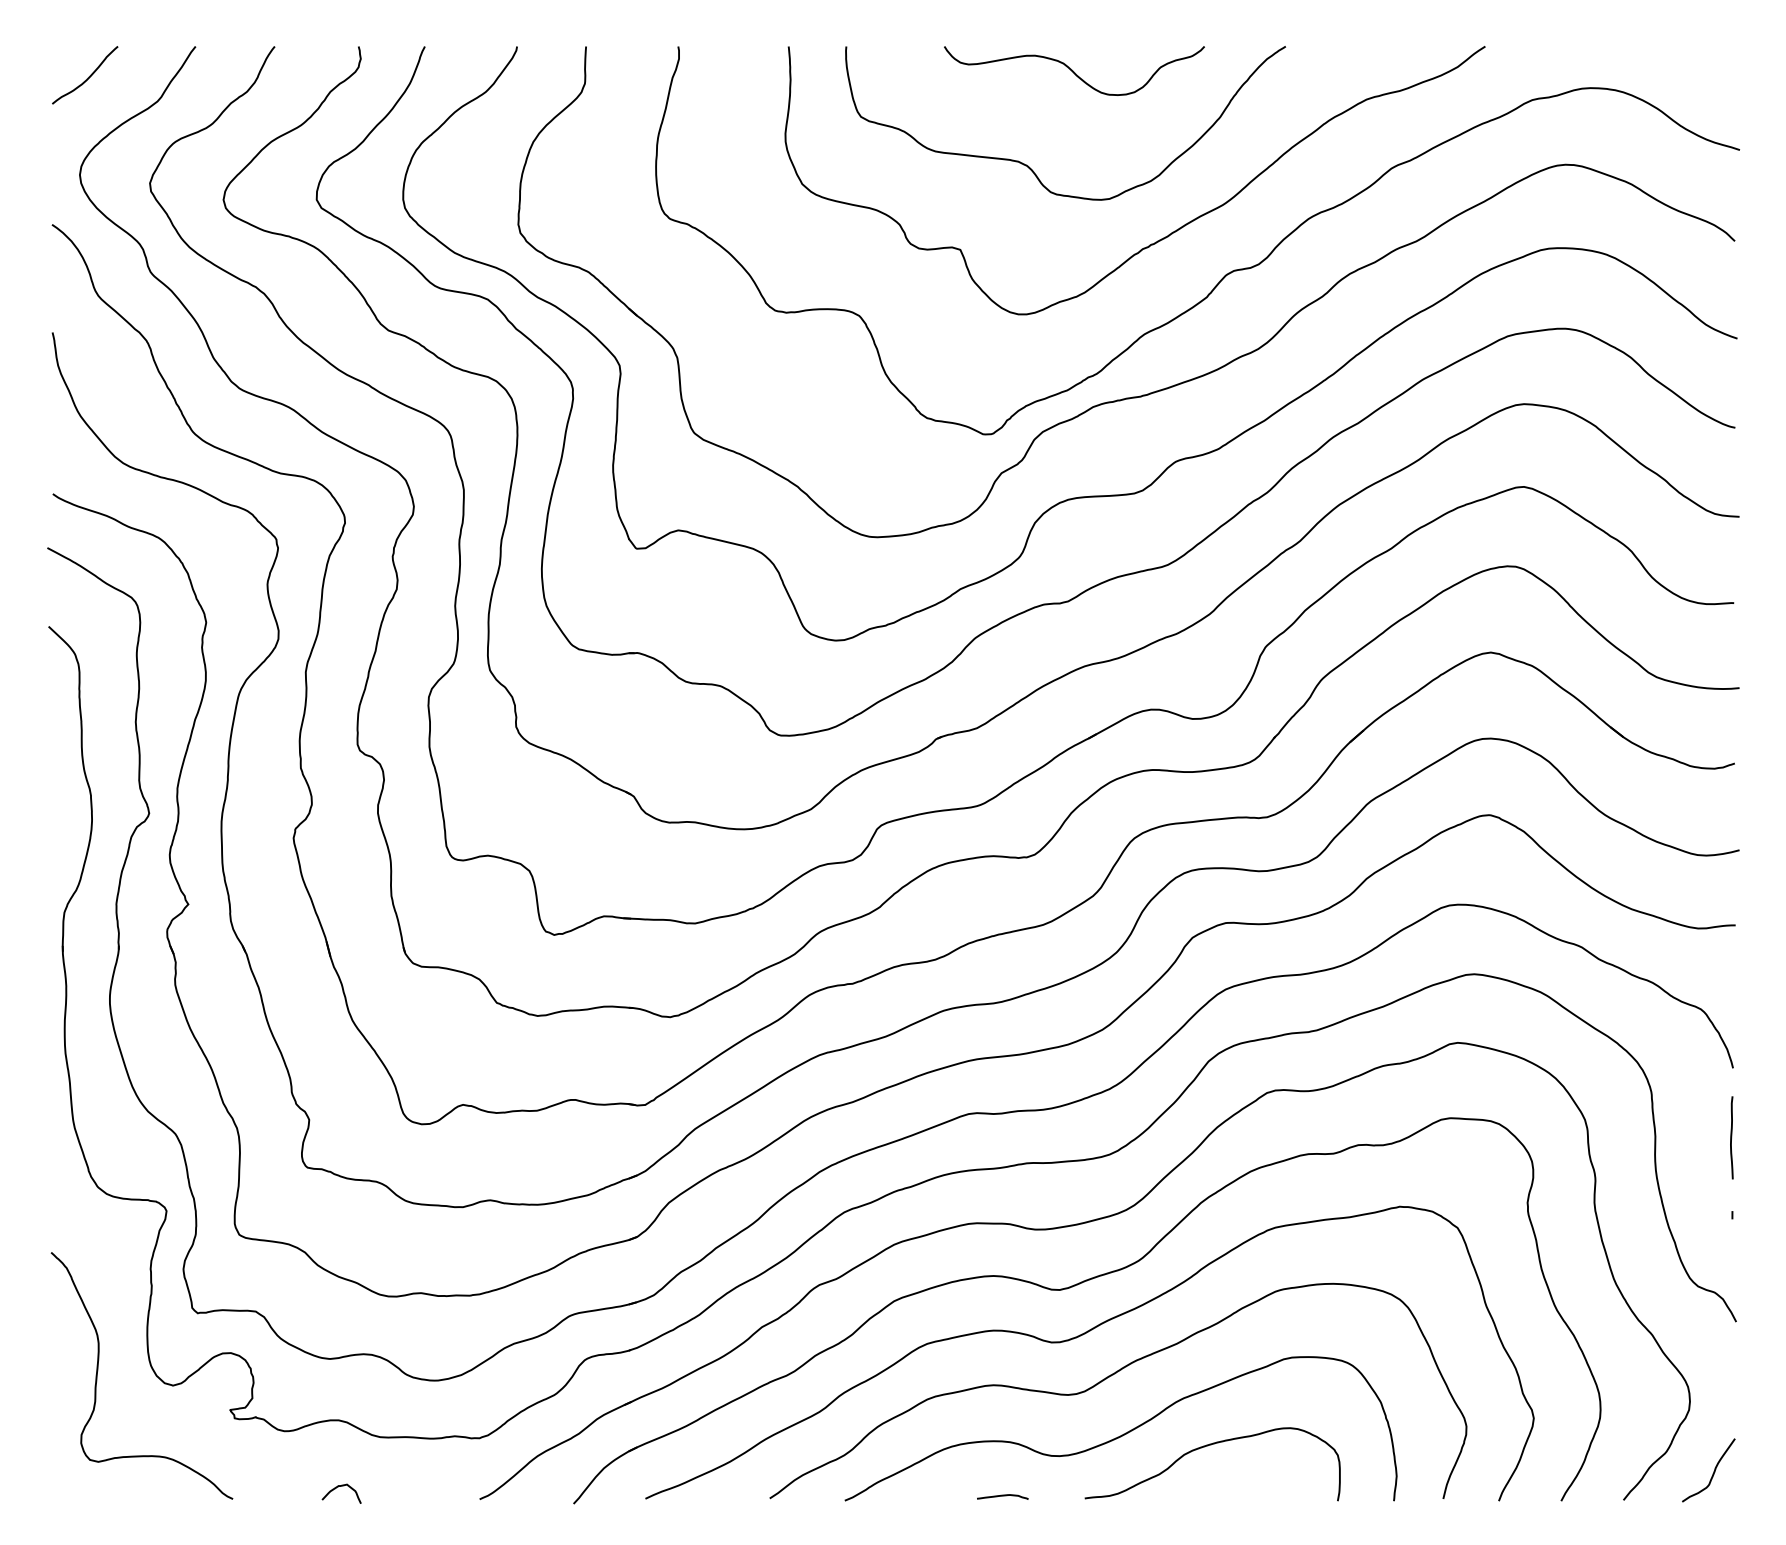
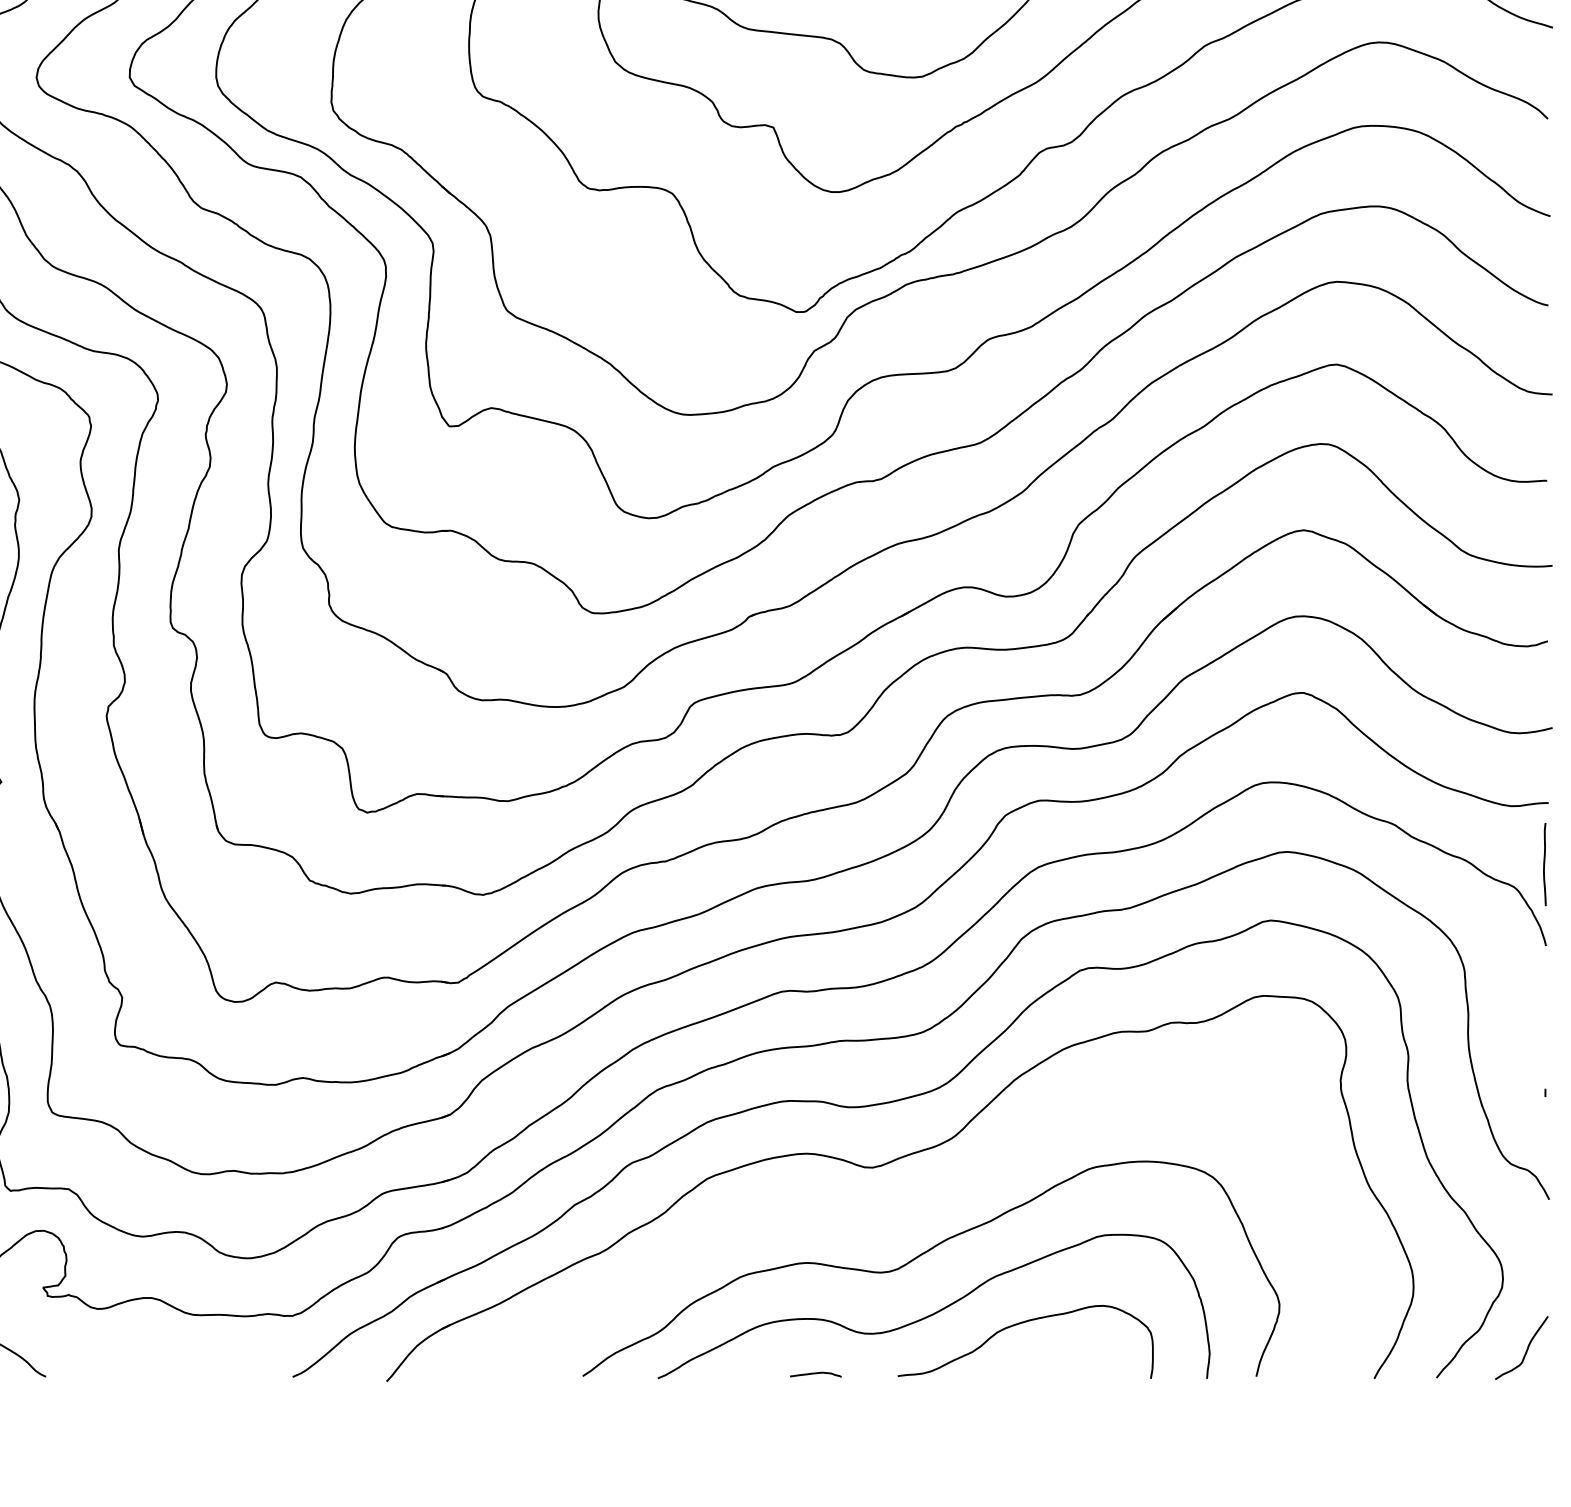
curve: (1731, 1137) -> (1544, 864), moved
curve: (1080, 1336) -> (893, 1214), removed
curve: (338, 1487) -> (151, 1365), removed

